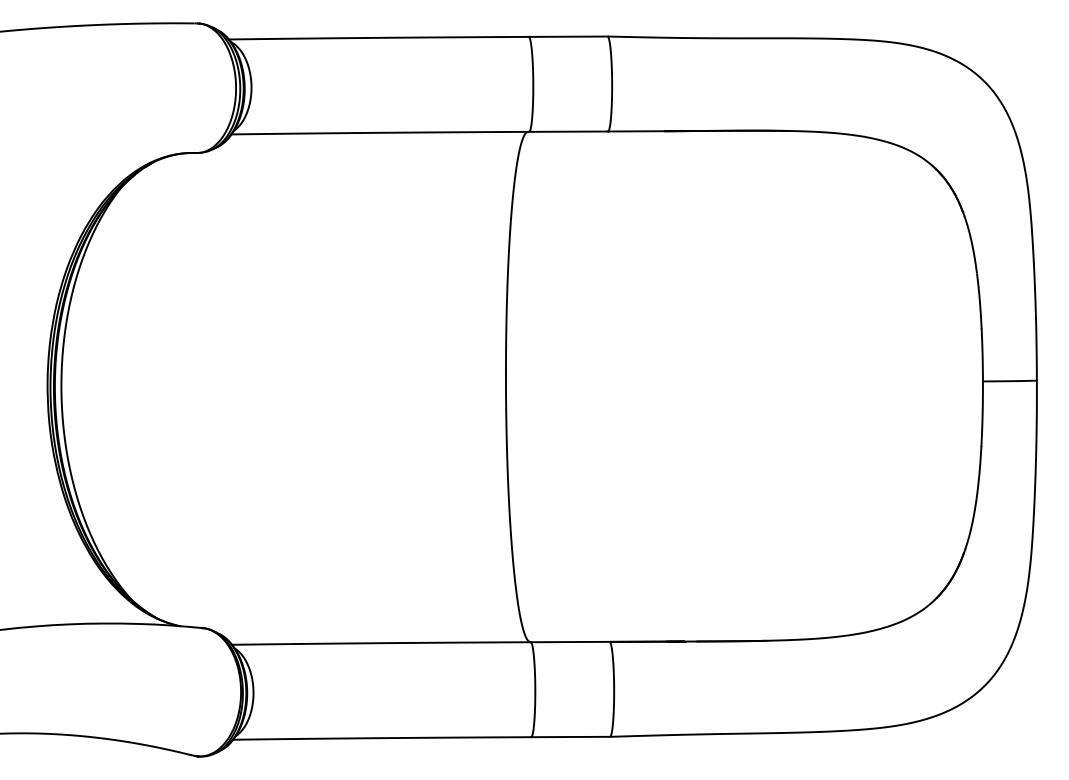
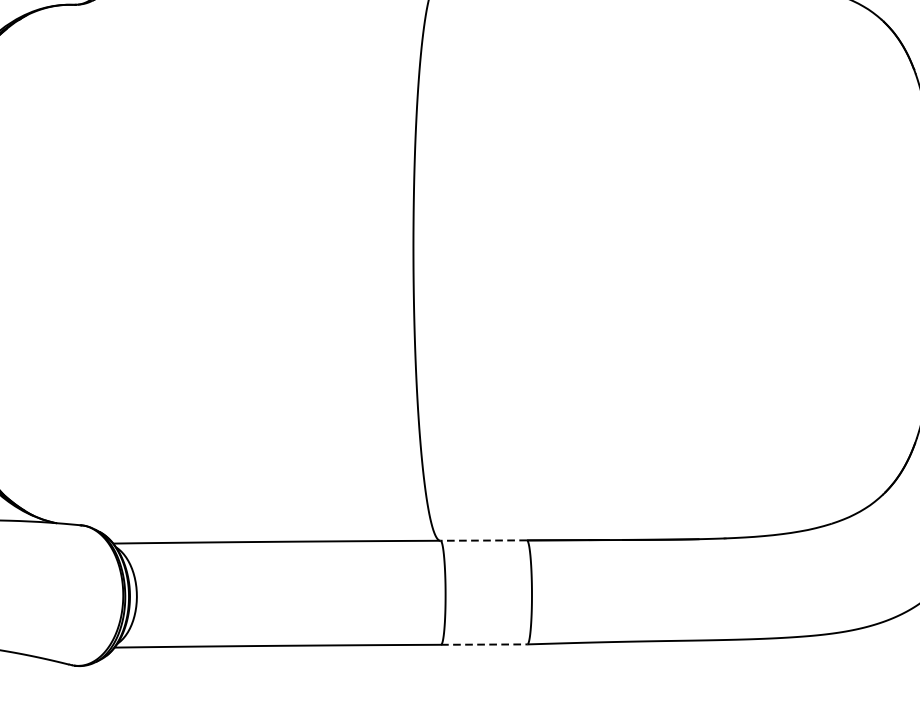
line: (569, 642) -> (483, 541), solid -> dashed
line: (571, 737) -> (485, 645), solid -> dashed

